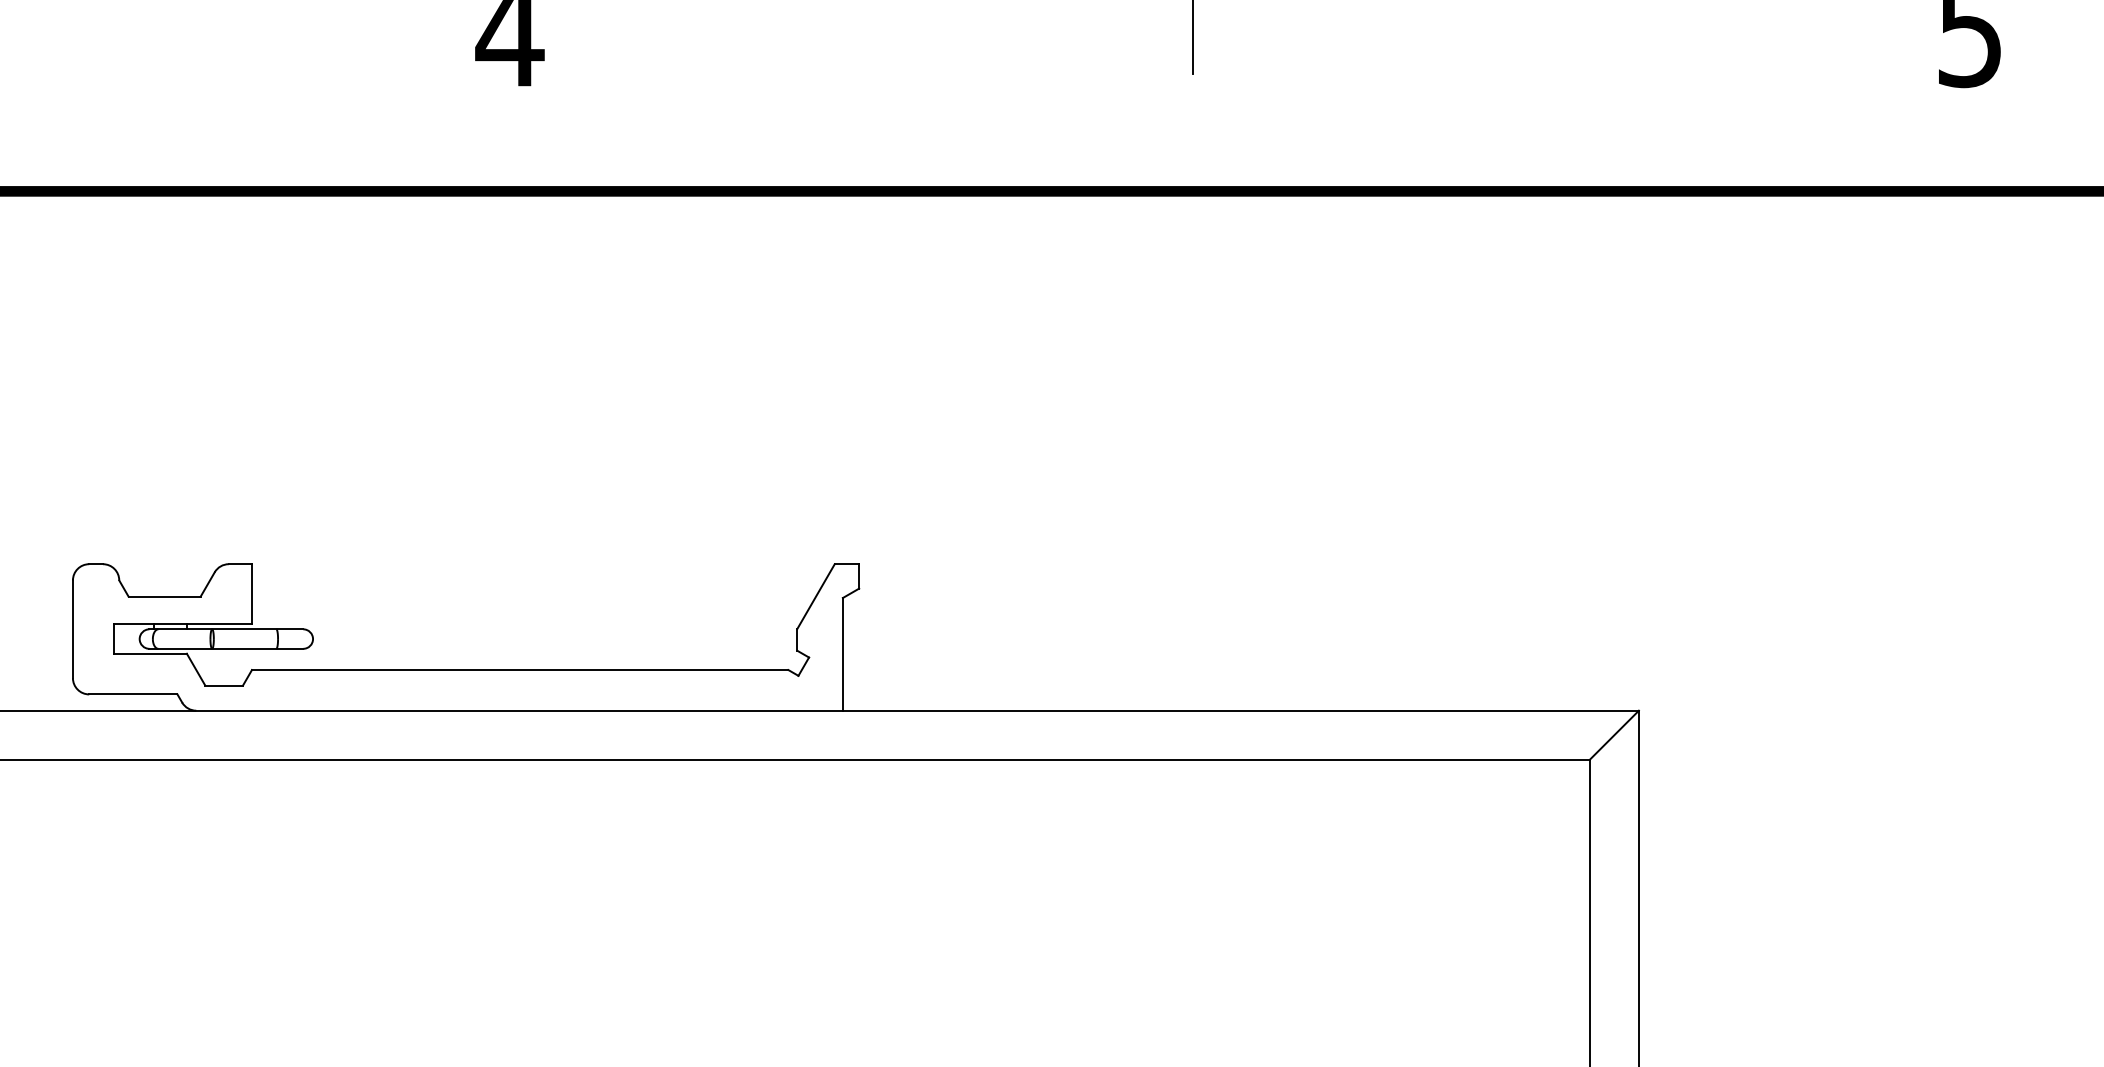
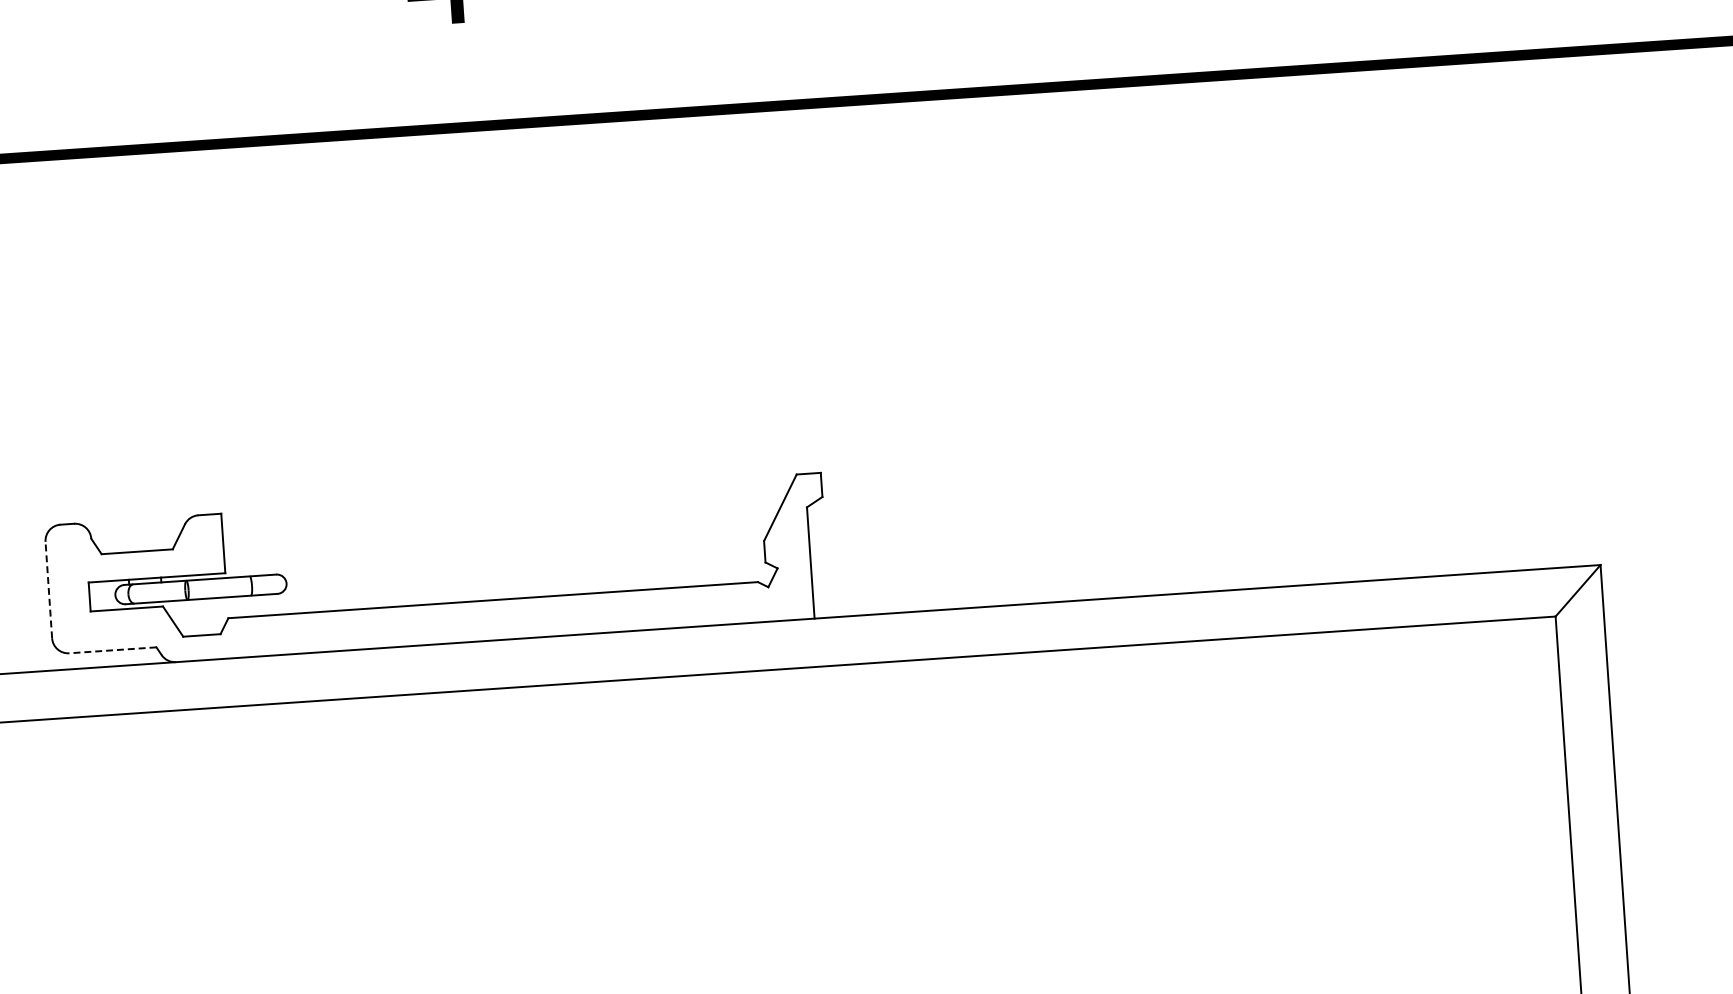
line: (72, 629) -> (48, 590), solid -> dashed
line: (132, 694) -> (112, 650), solid -> dashed

